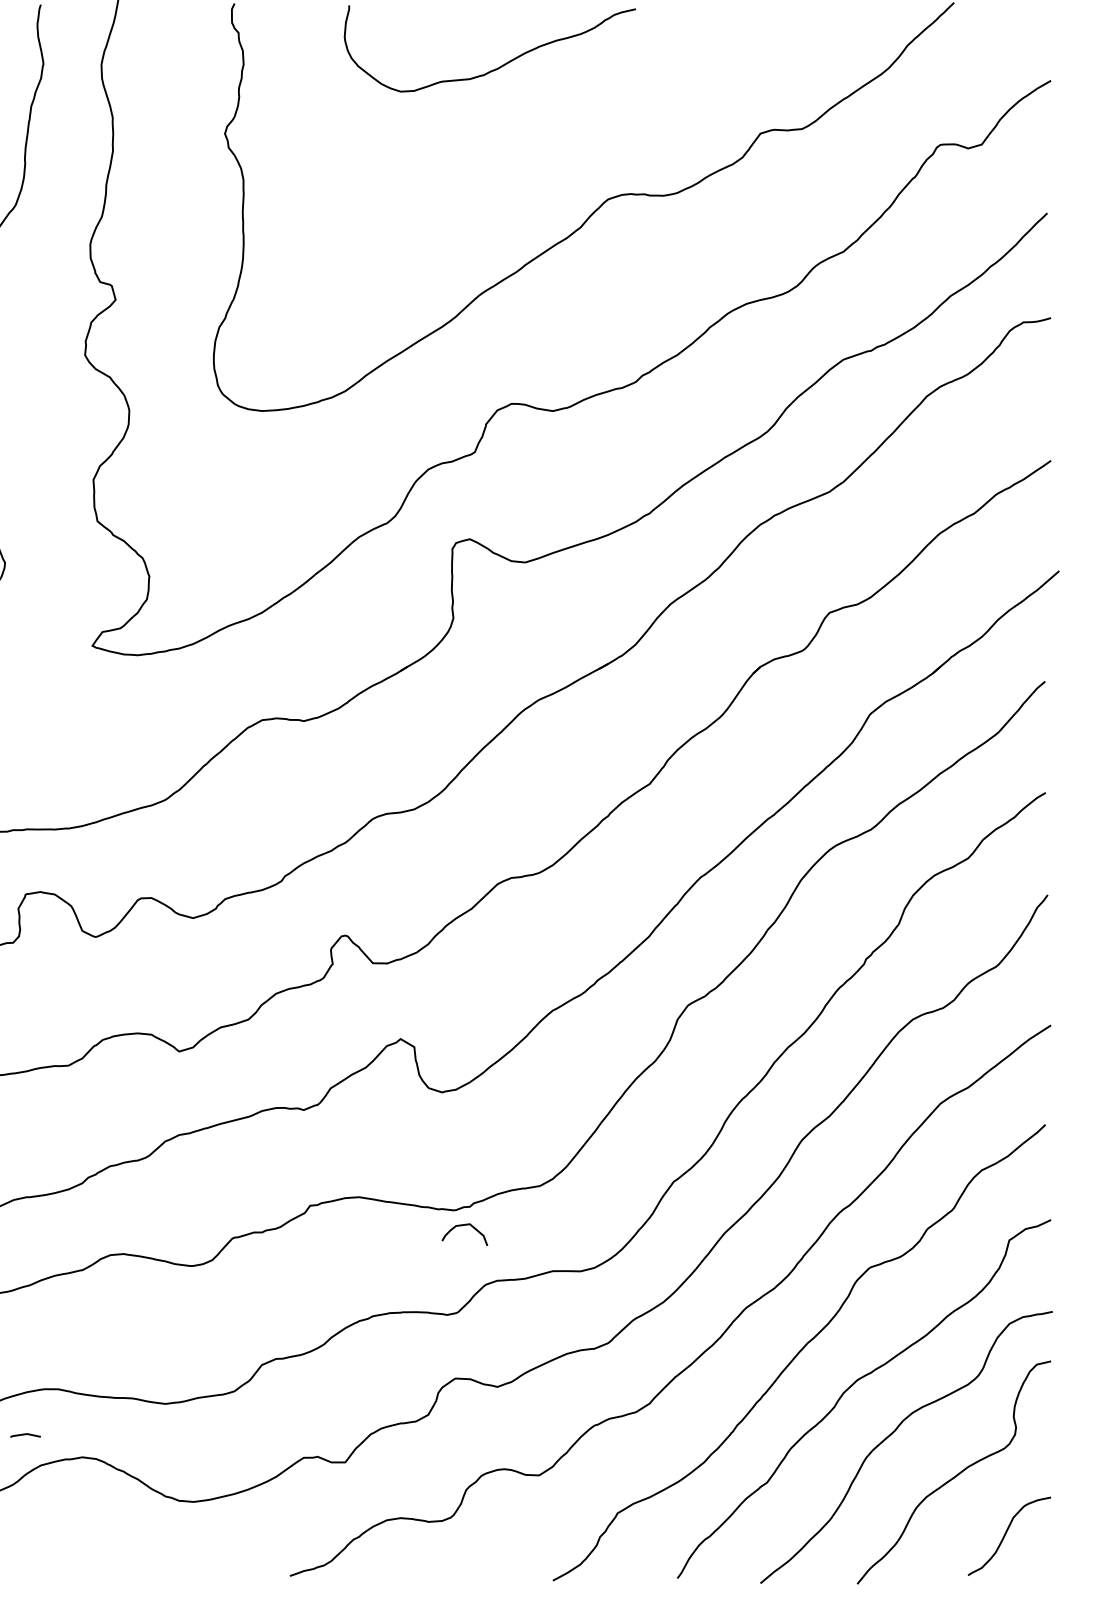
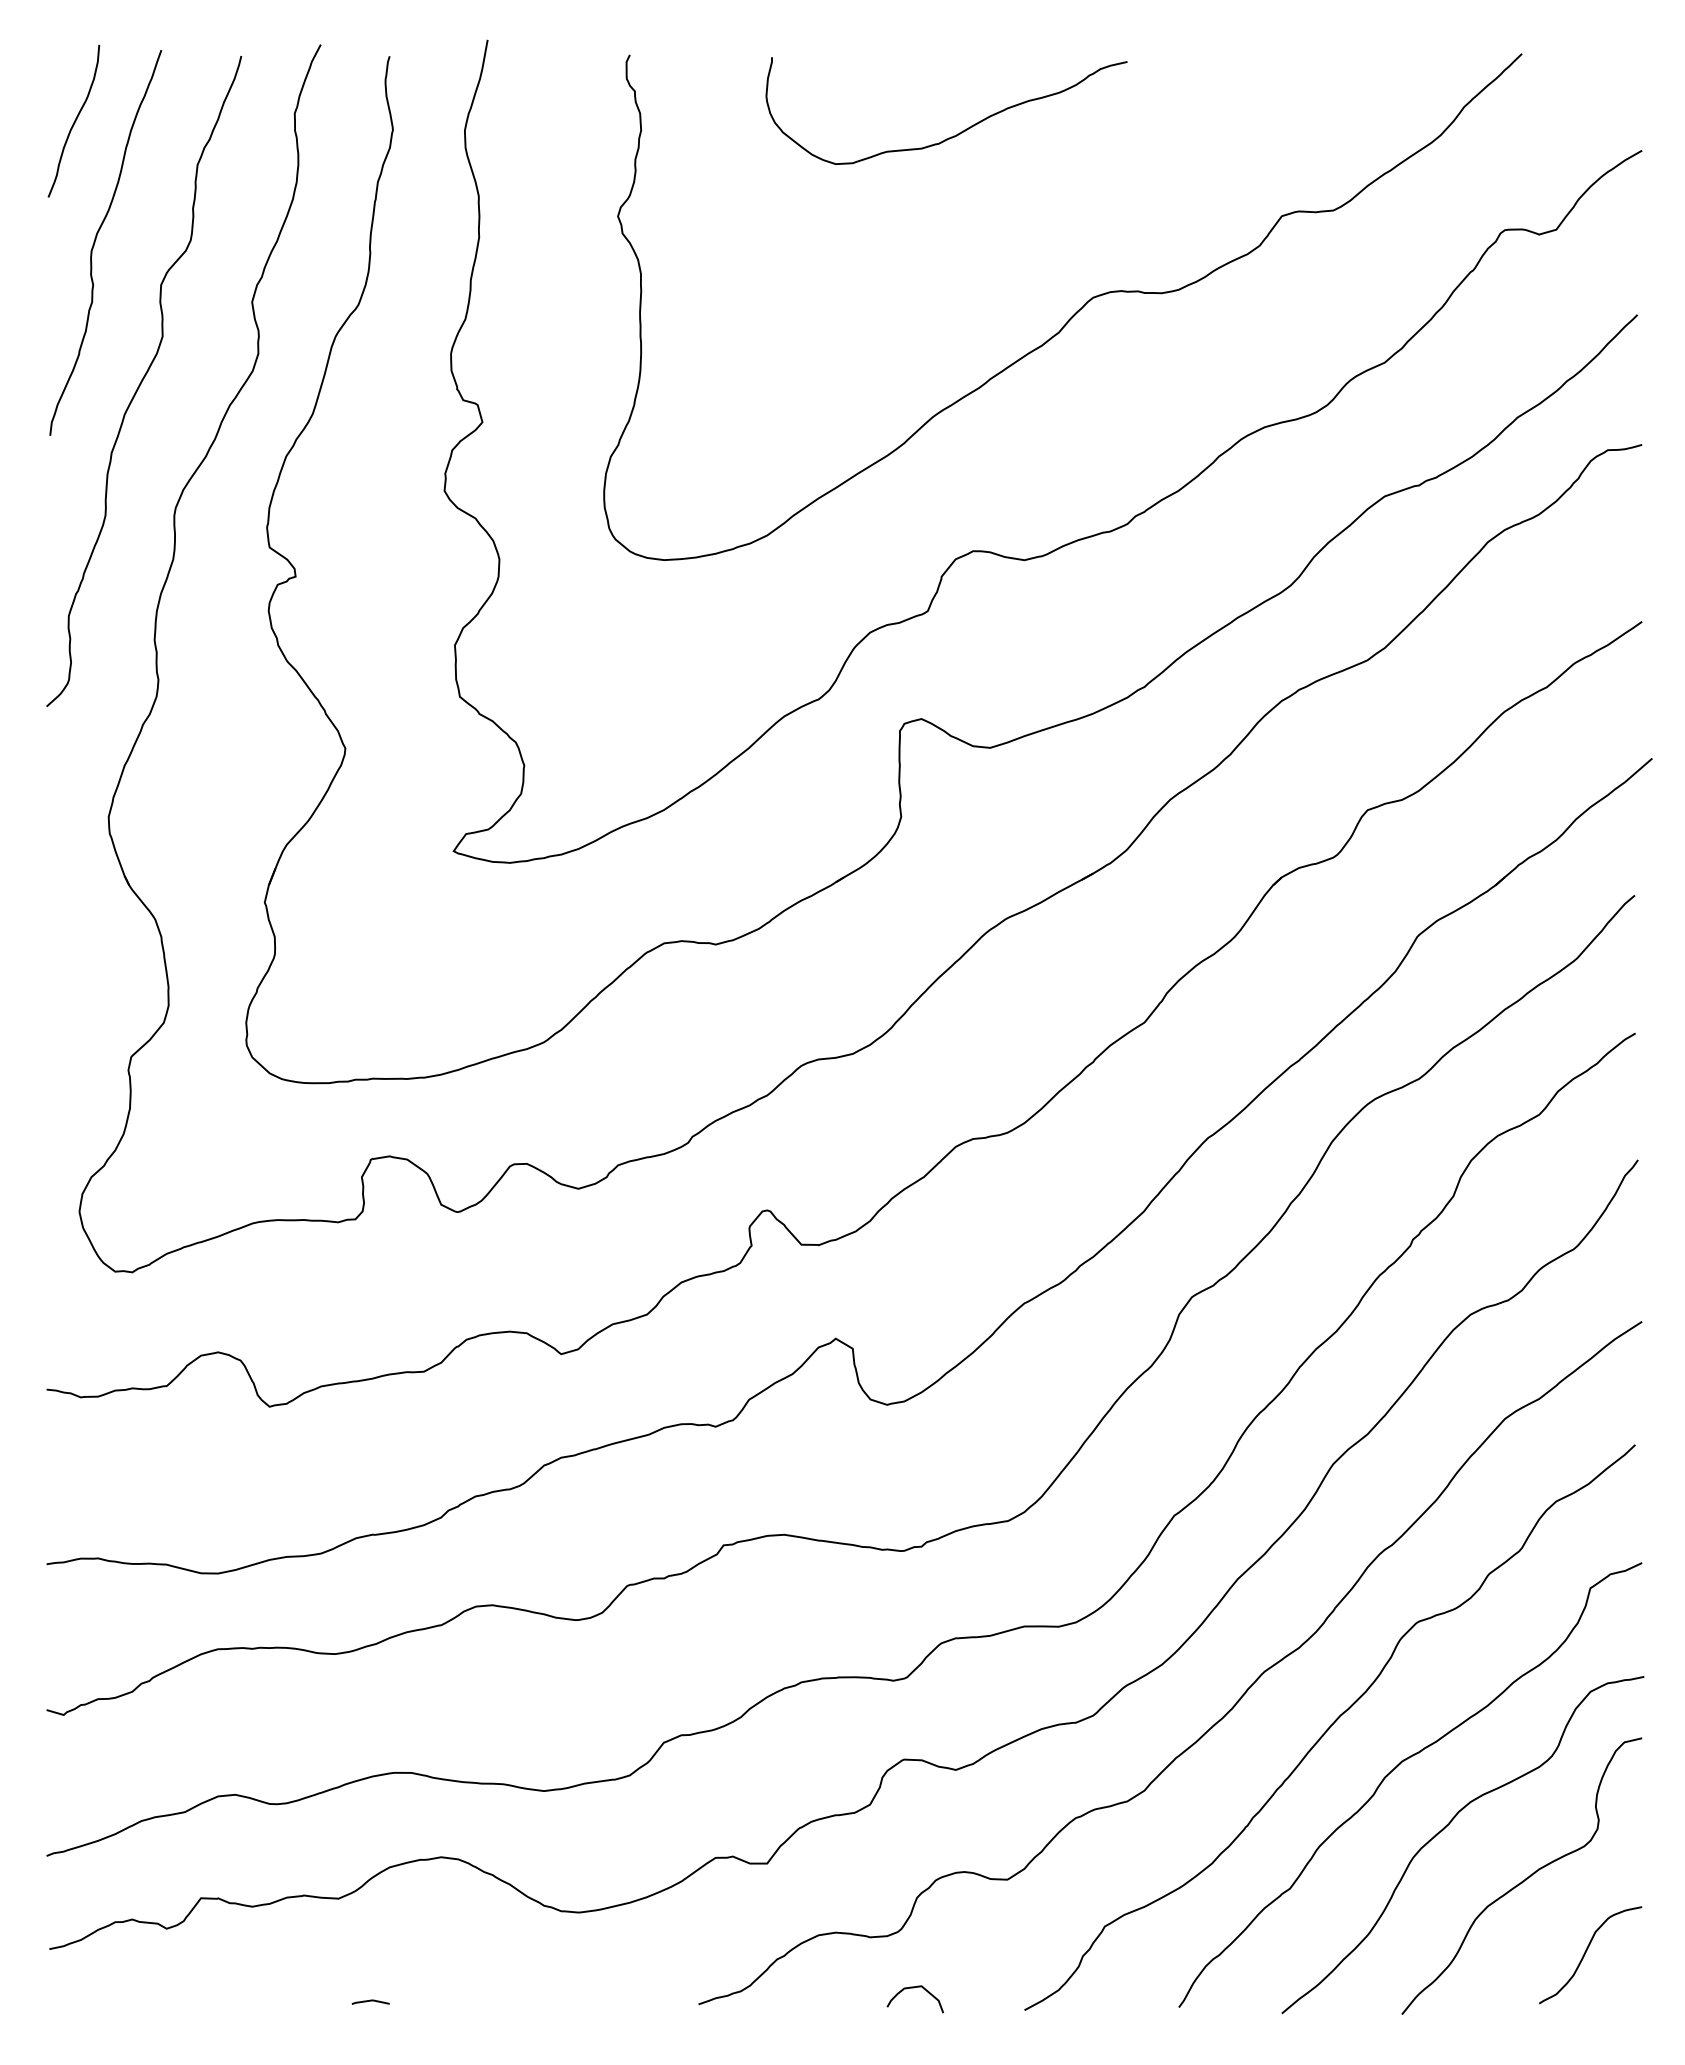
curve: (464, 1226) -> (914, 1988), moved
curve: (25, 1434) -> (370, 2001), moved

